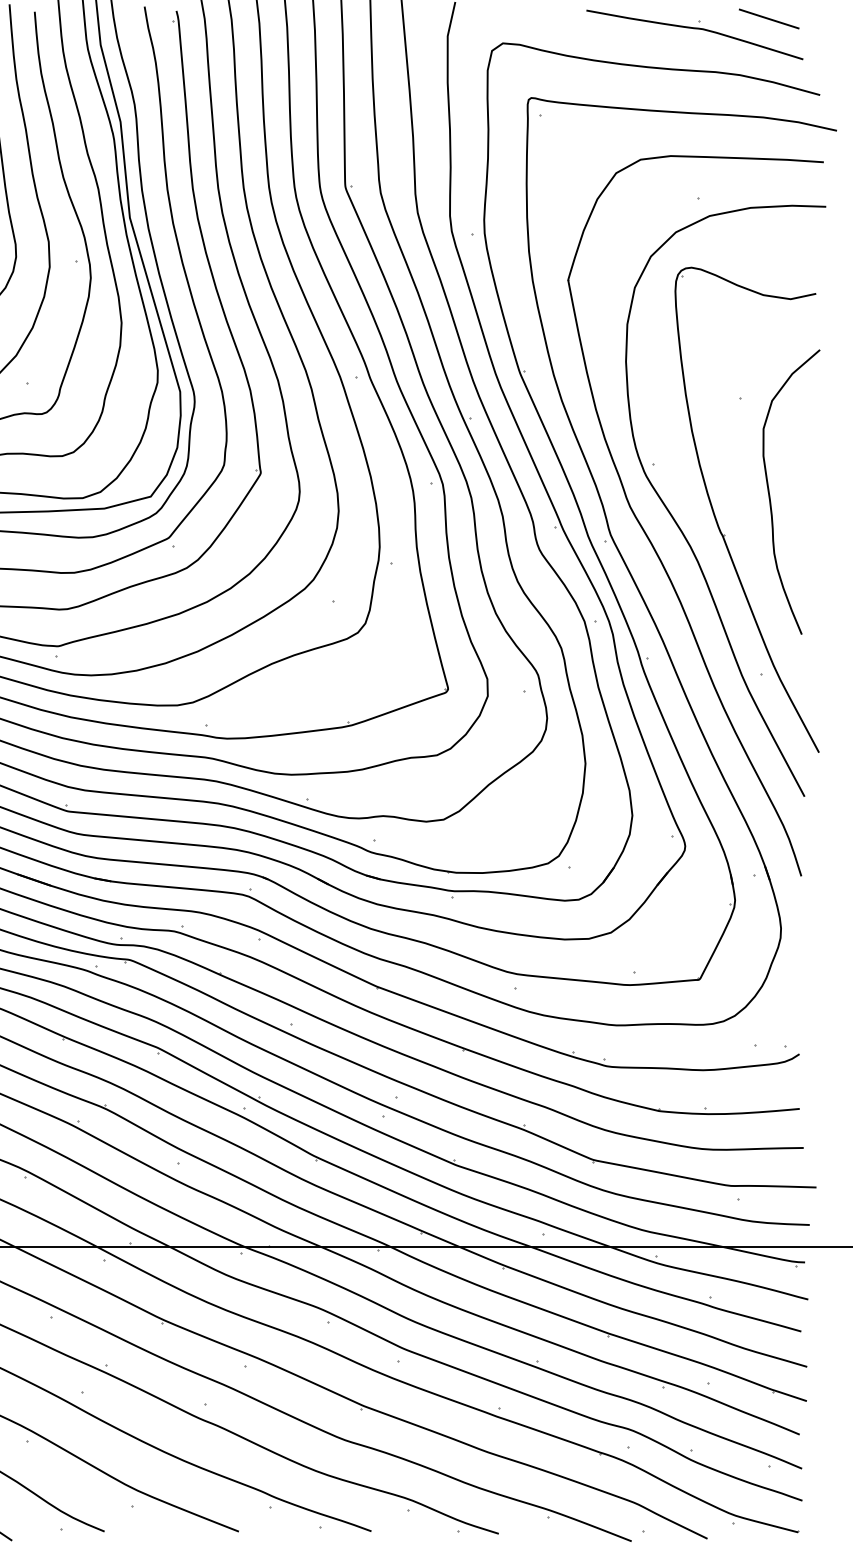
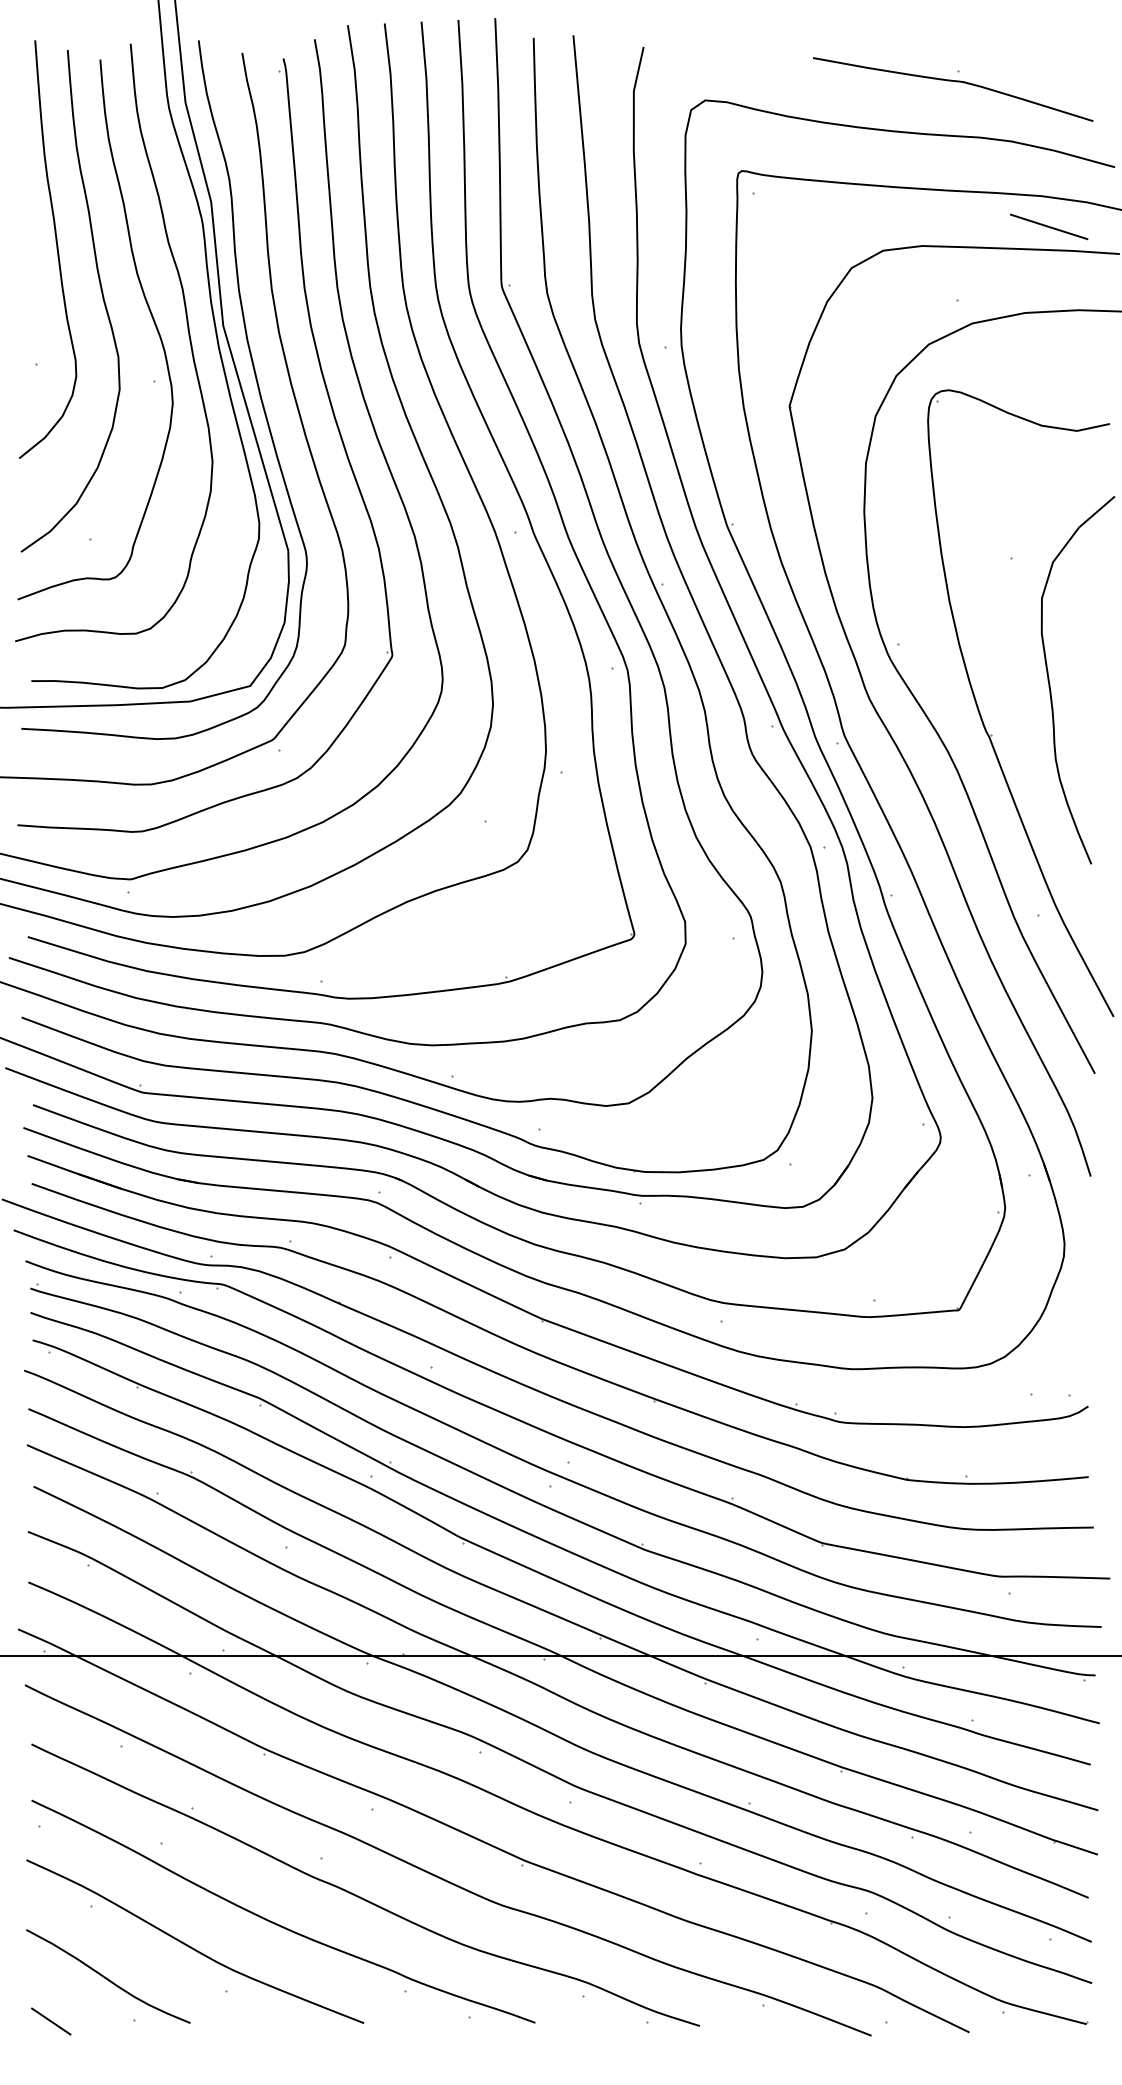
line: (769, 18) -> (1049, 226), moved

